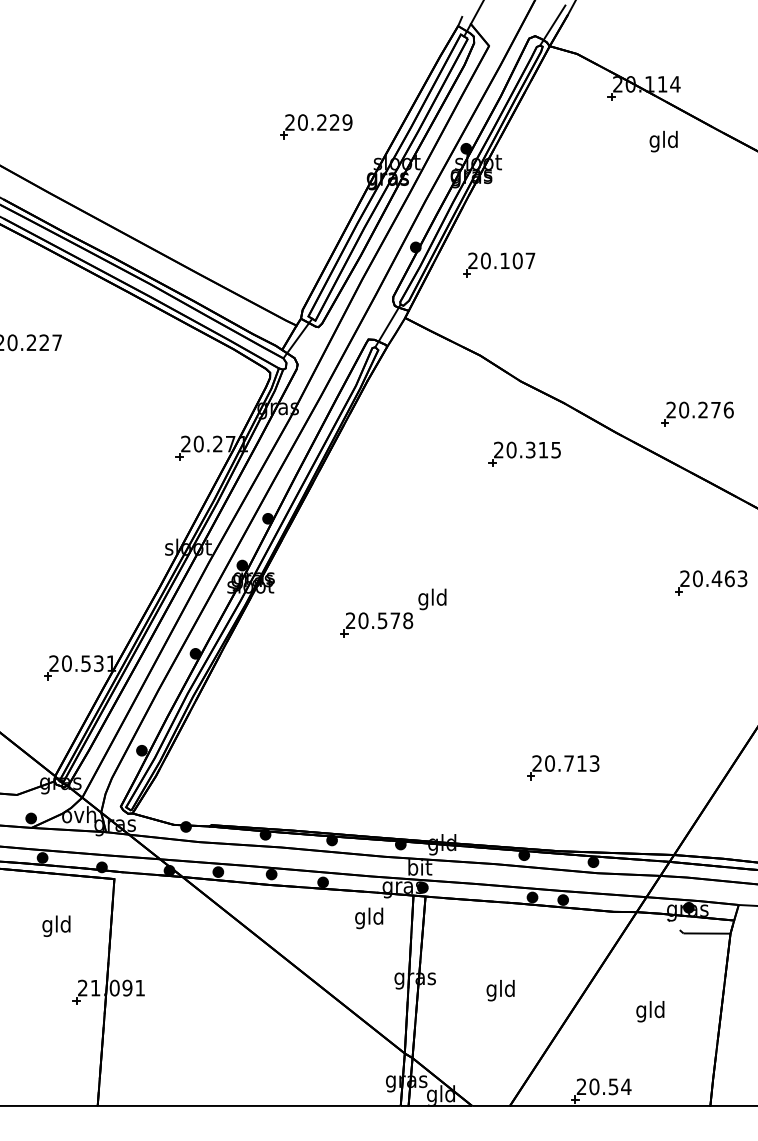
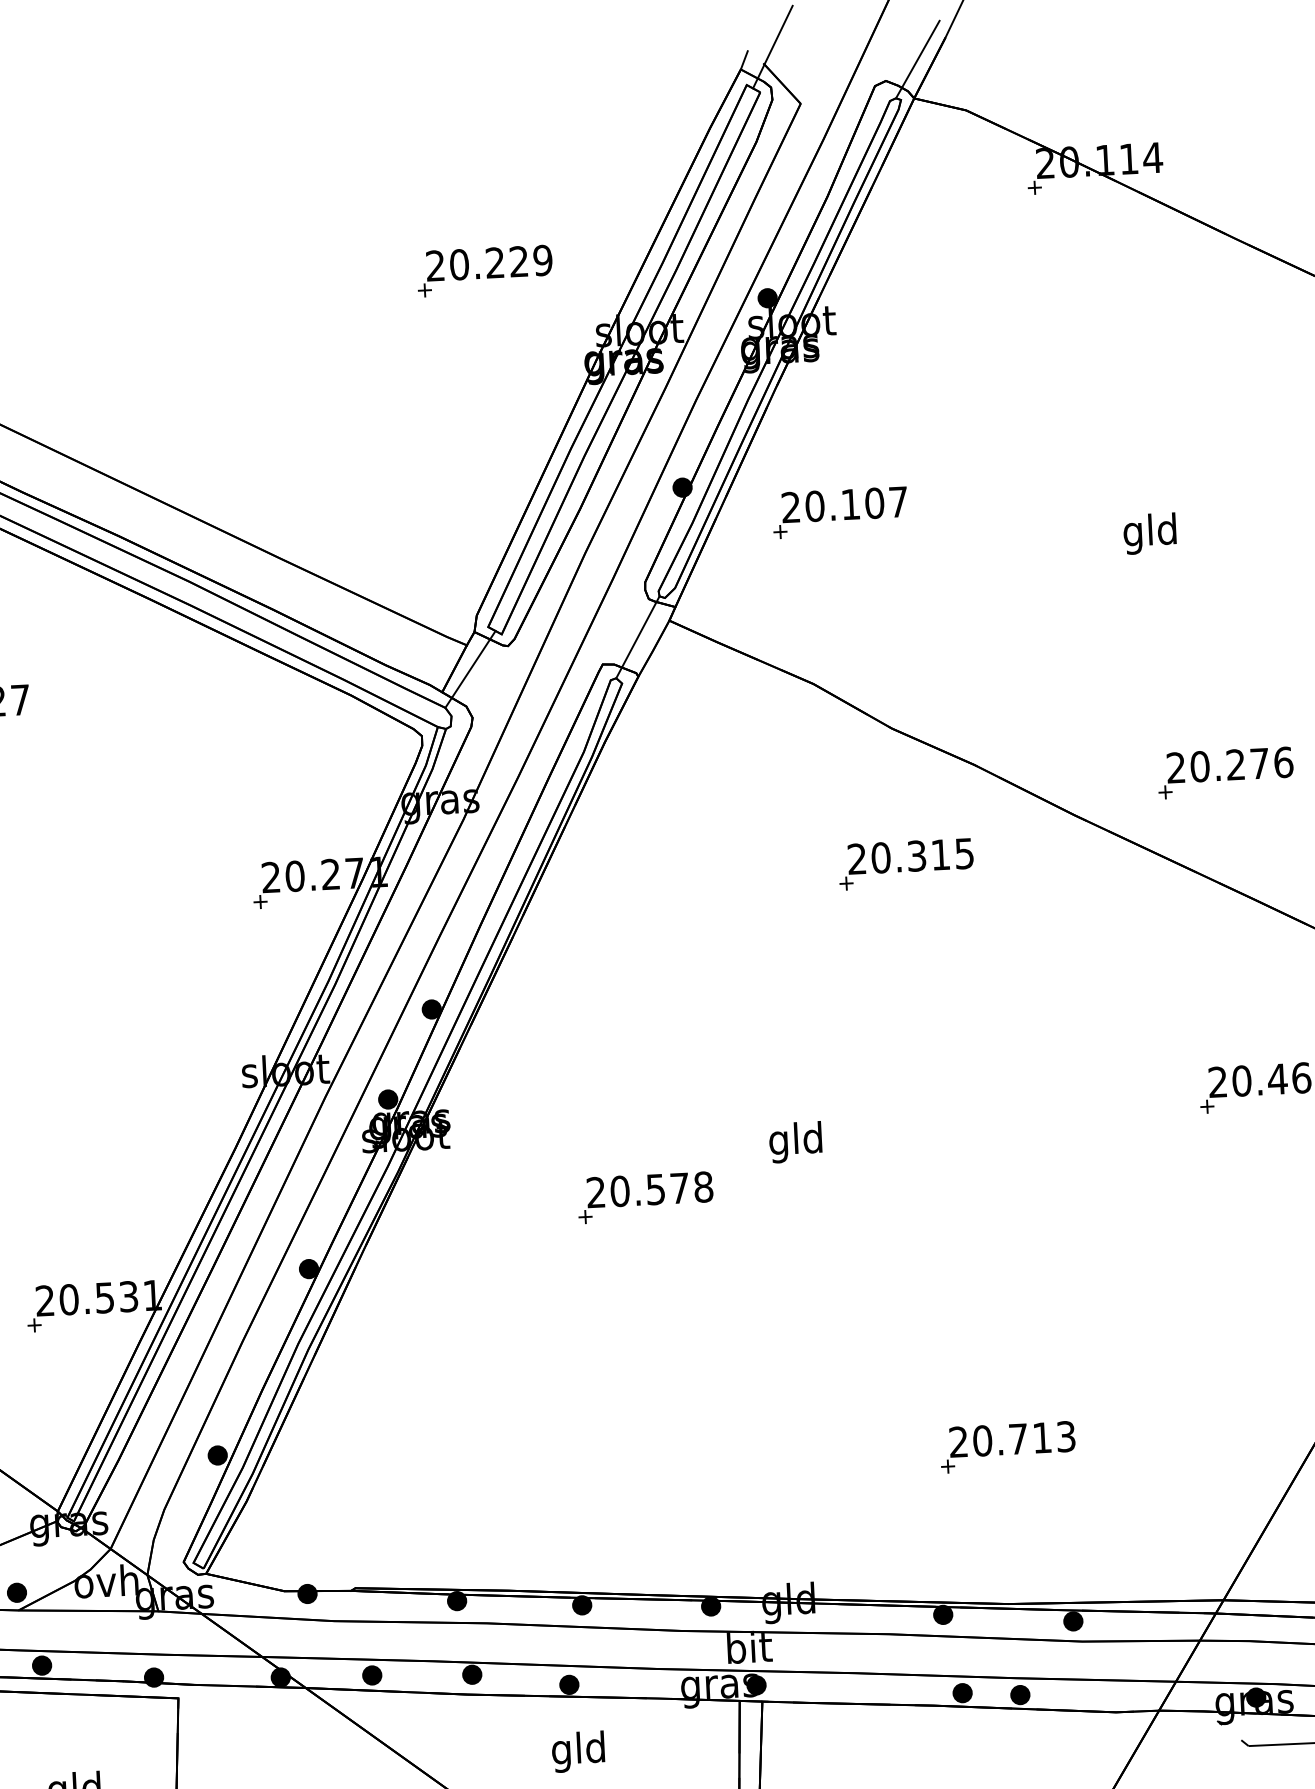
text: (663, 141) -> (1149, 533), moved
text: (432, 599) -> (795, 1142), moved
text: (369, 918) -> (579, 1751), moved

